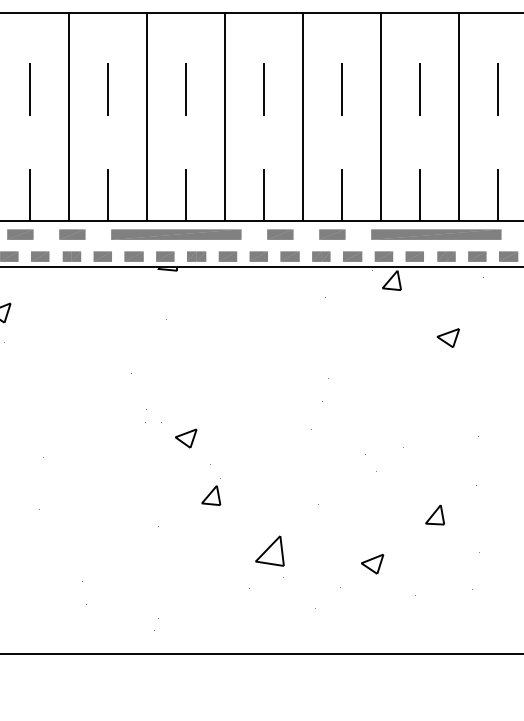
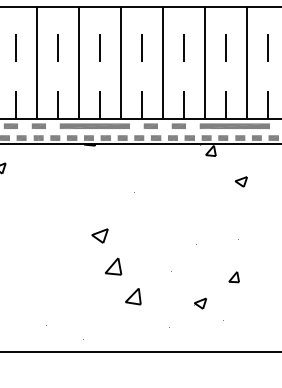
part: (186, 437) -> (100, 235), size x1.4
part: (210, 495) -> (113, 266), size x1.6
part: (270, 550) -> (133, 296), moved

